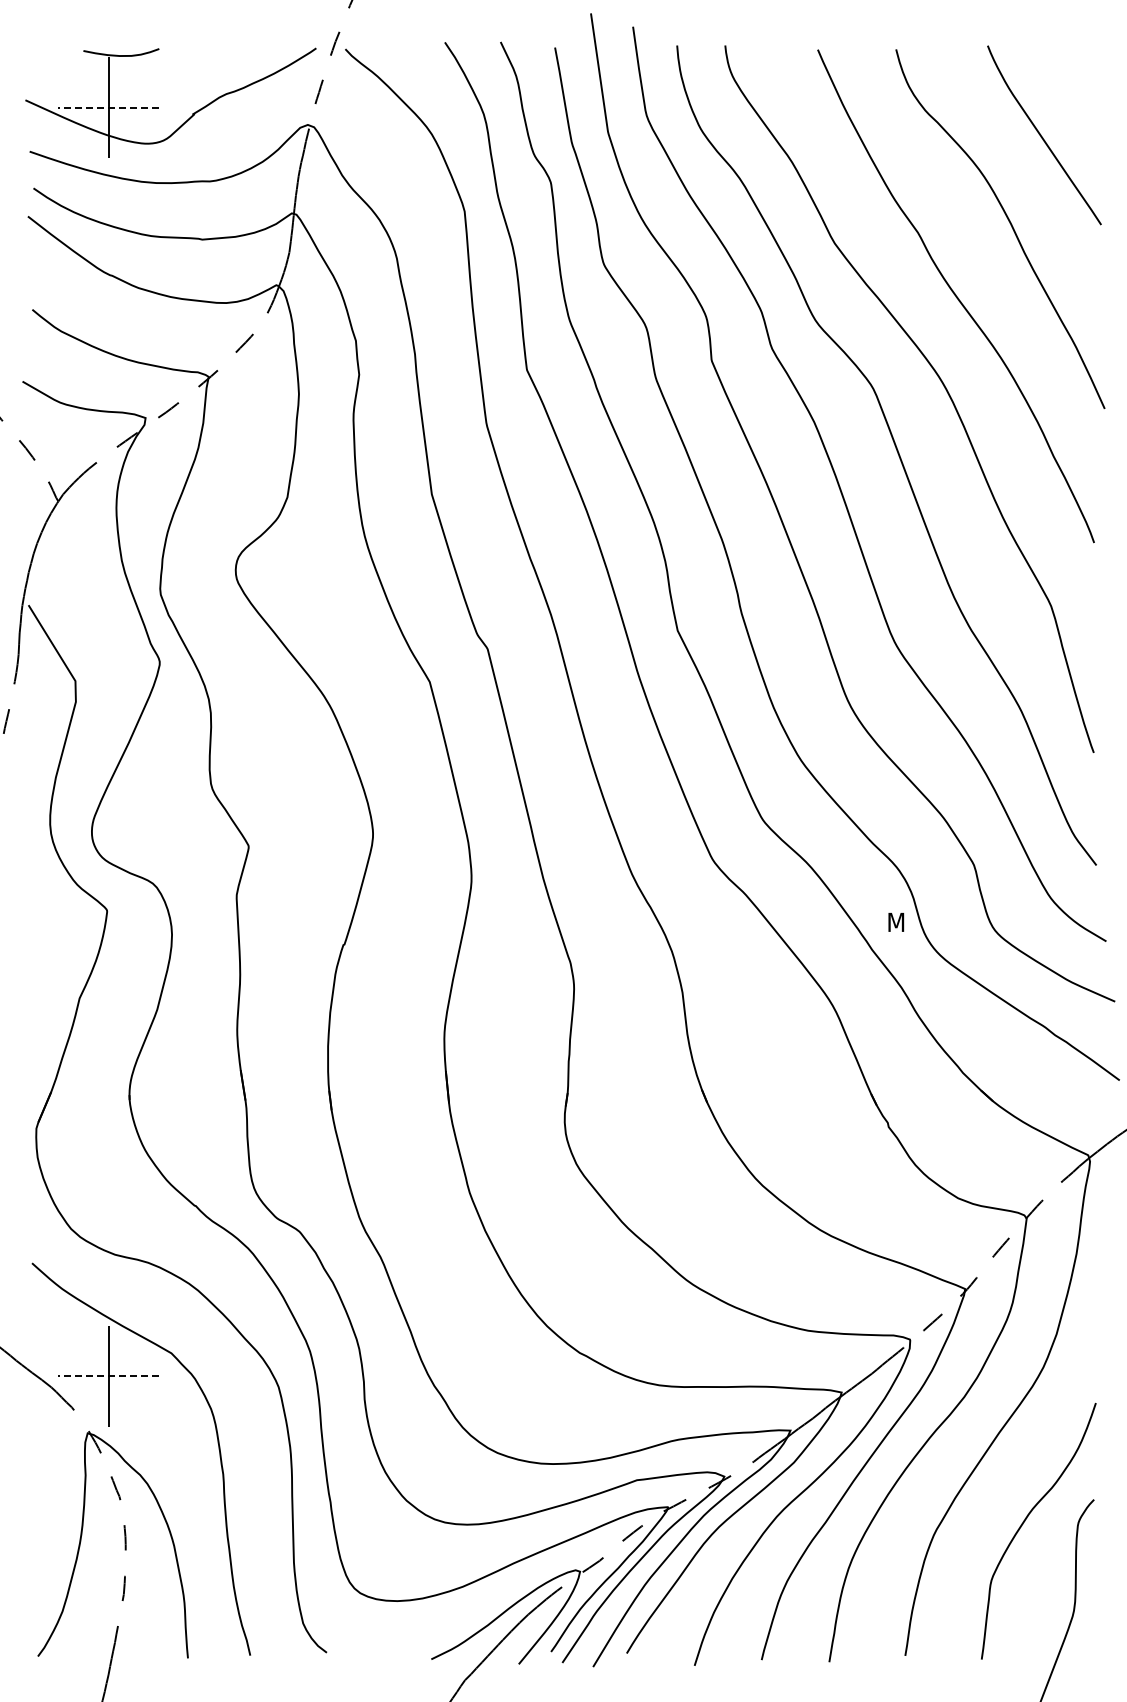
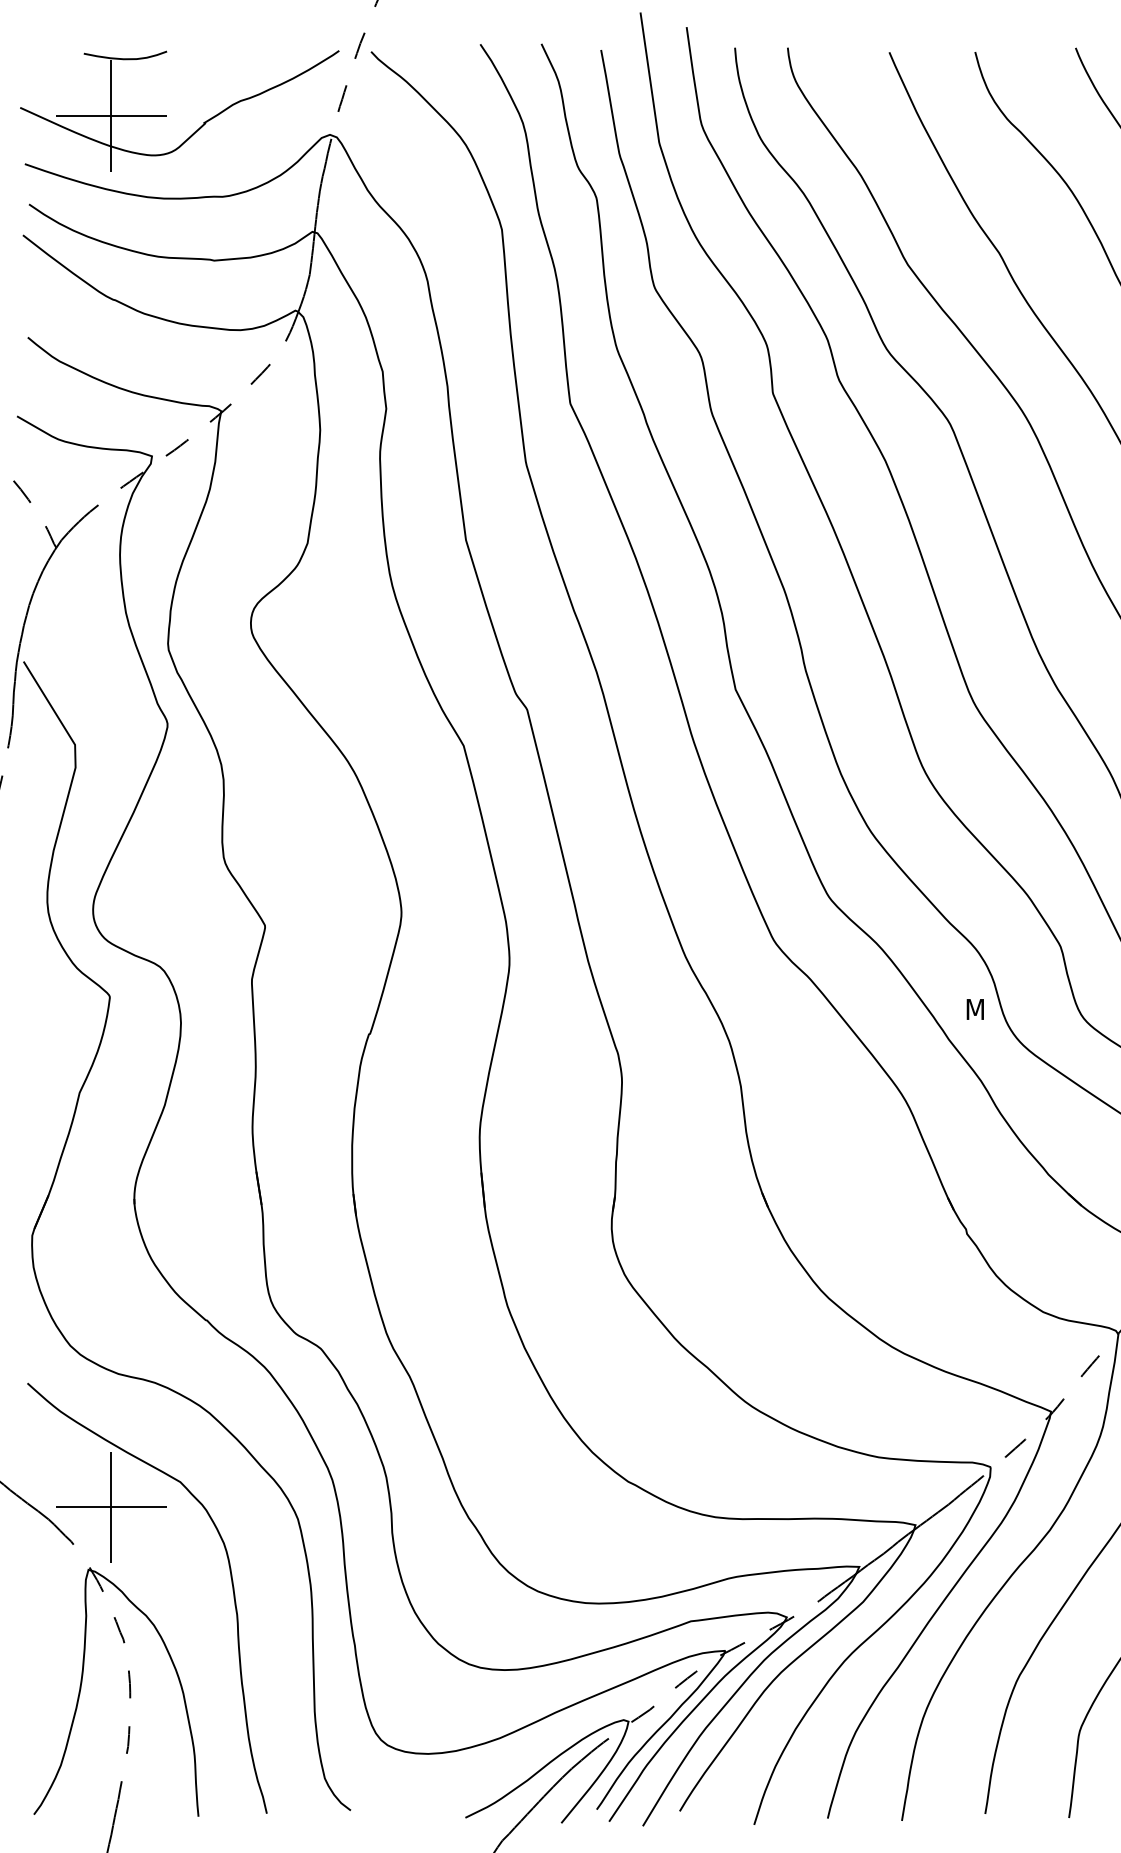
line: (108, 107) -> (111, 115), dashed -> solid
line: (108, 1376) -> (111, 1507), dashed -> solid

